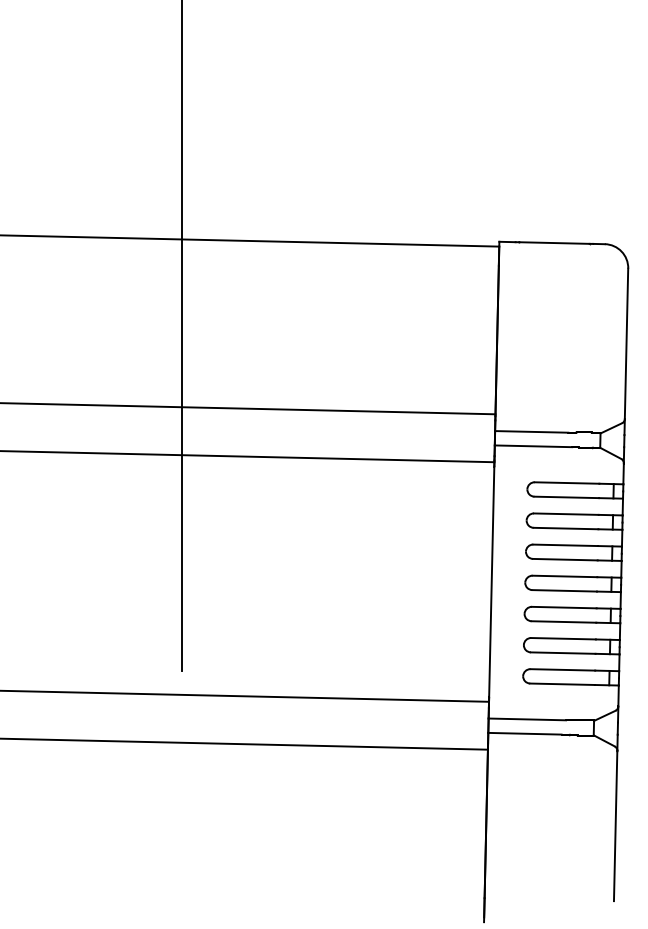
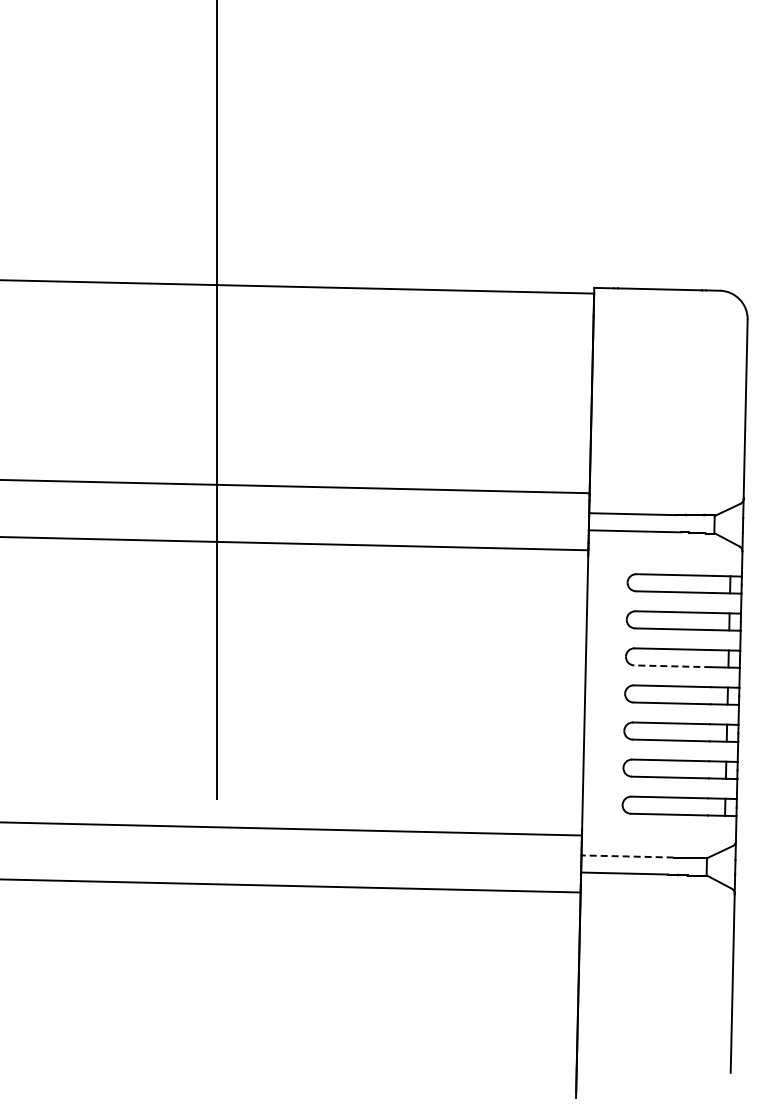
line: (565, 559) -> (672, 666), solid -> dashed
line: (527, 719) -> (627, 856), solid -> dashed

